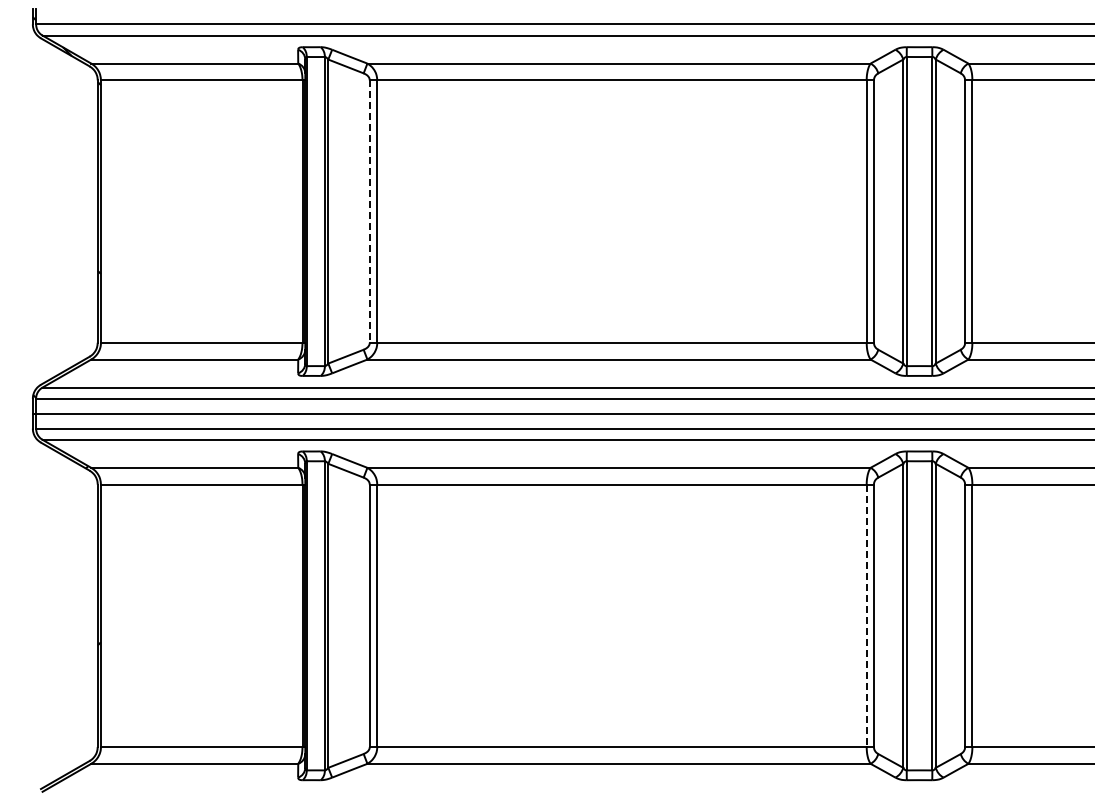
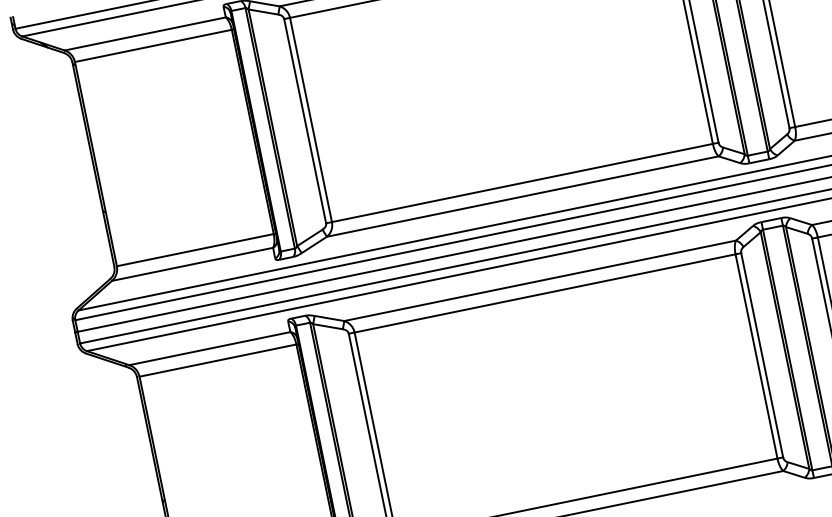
line: (369, 212) -> (305, 121), dashed -> solid
line: (866, 616) -> (756, 357), dashed -> solid

